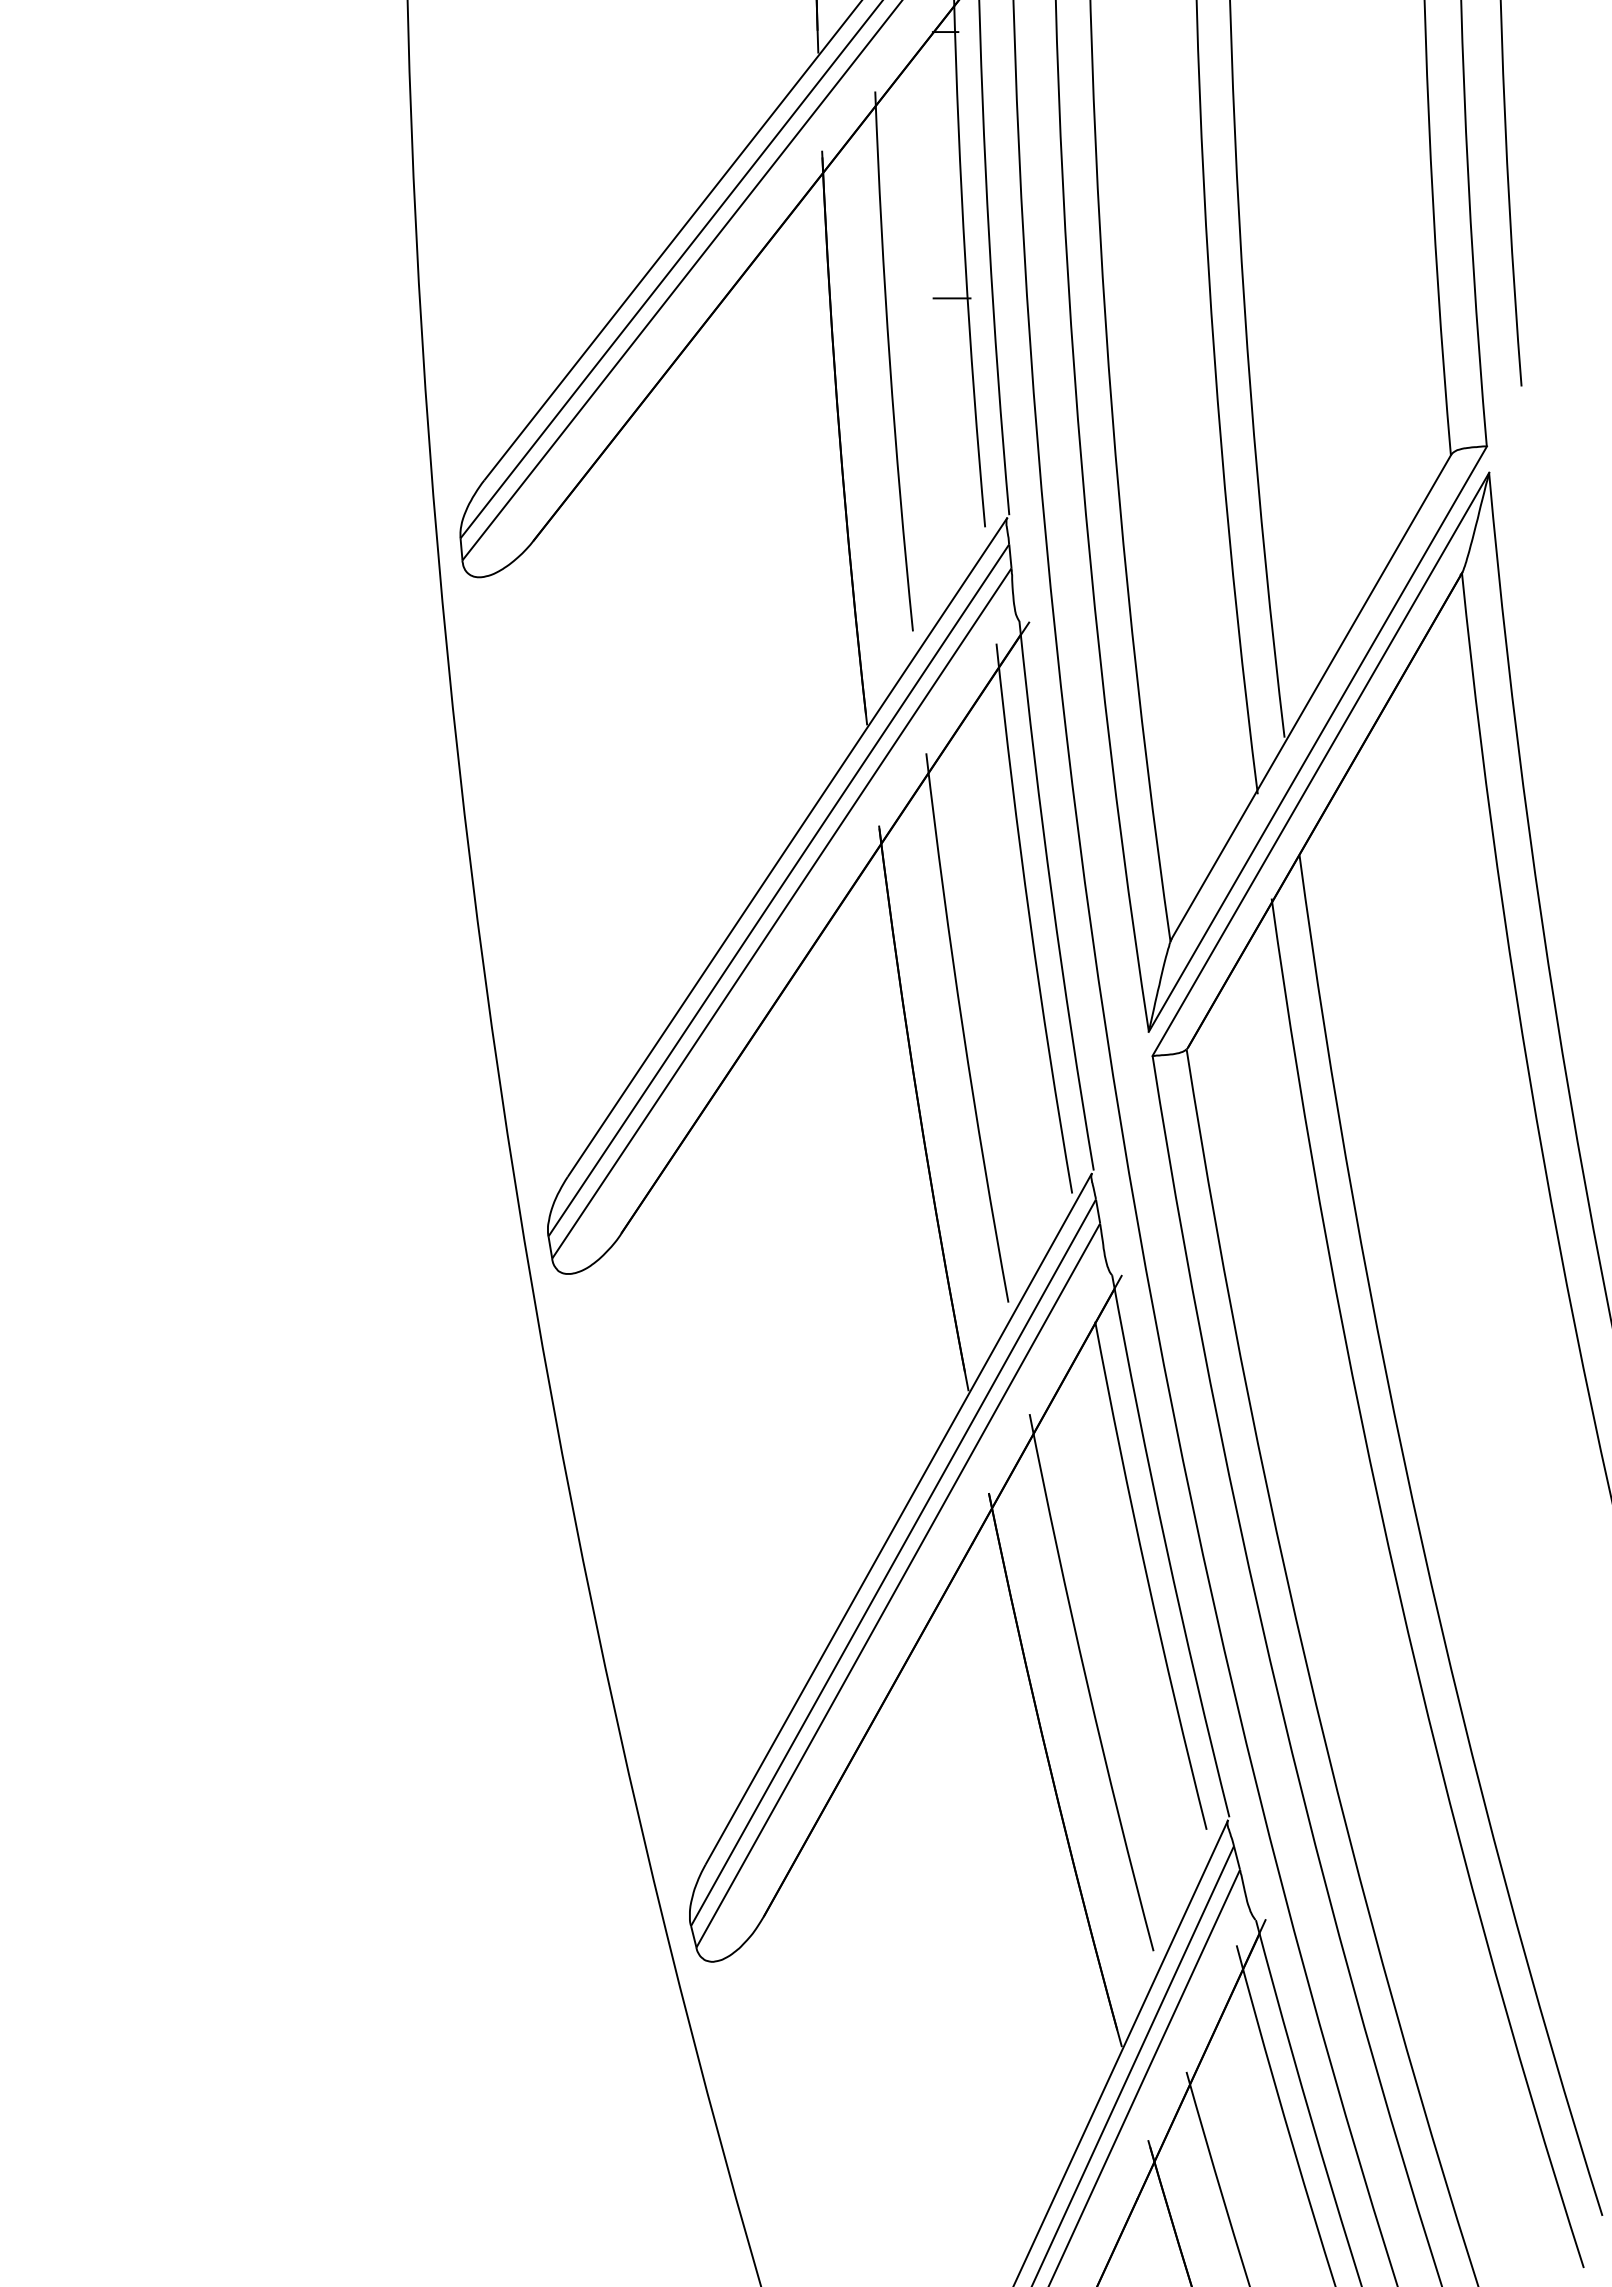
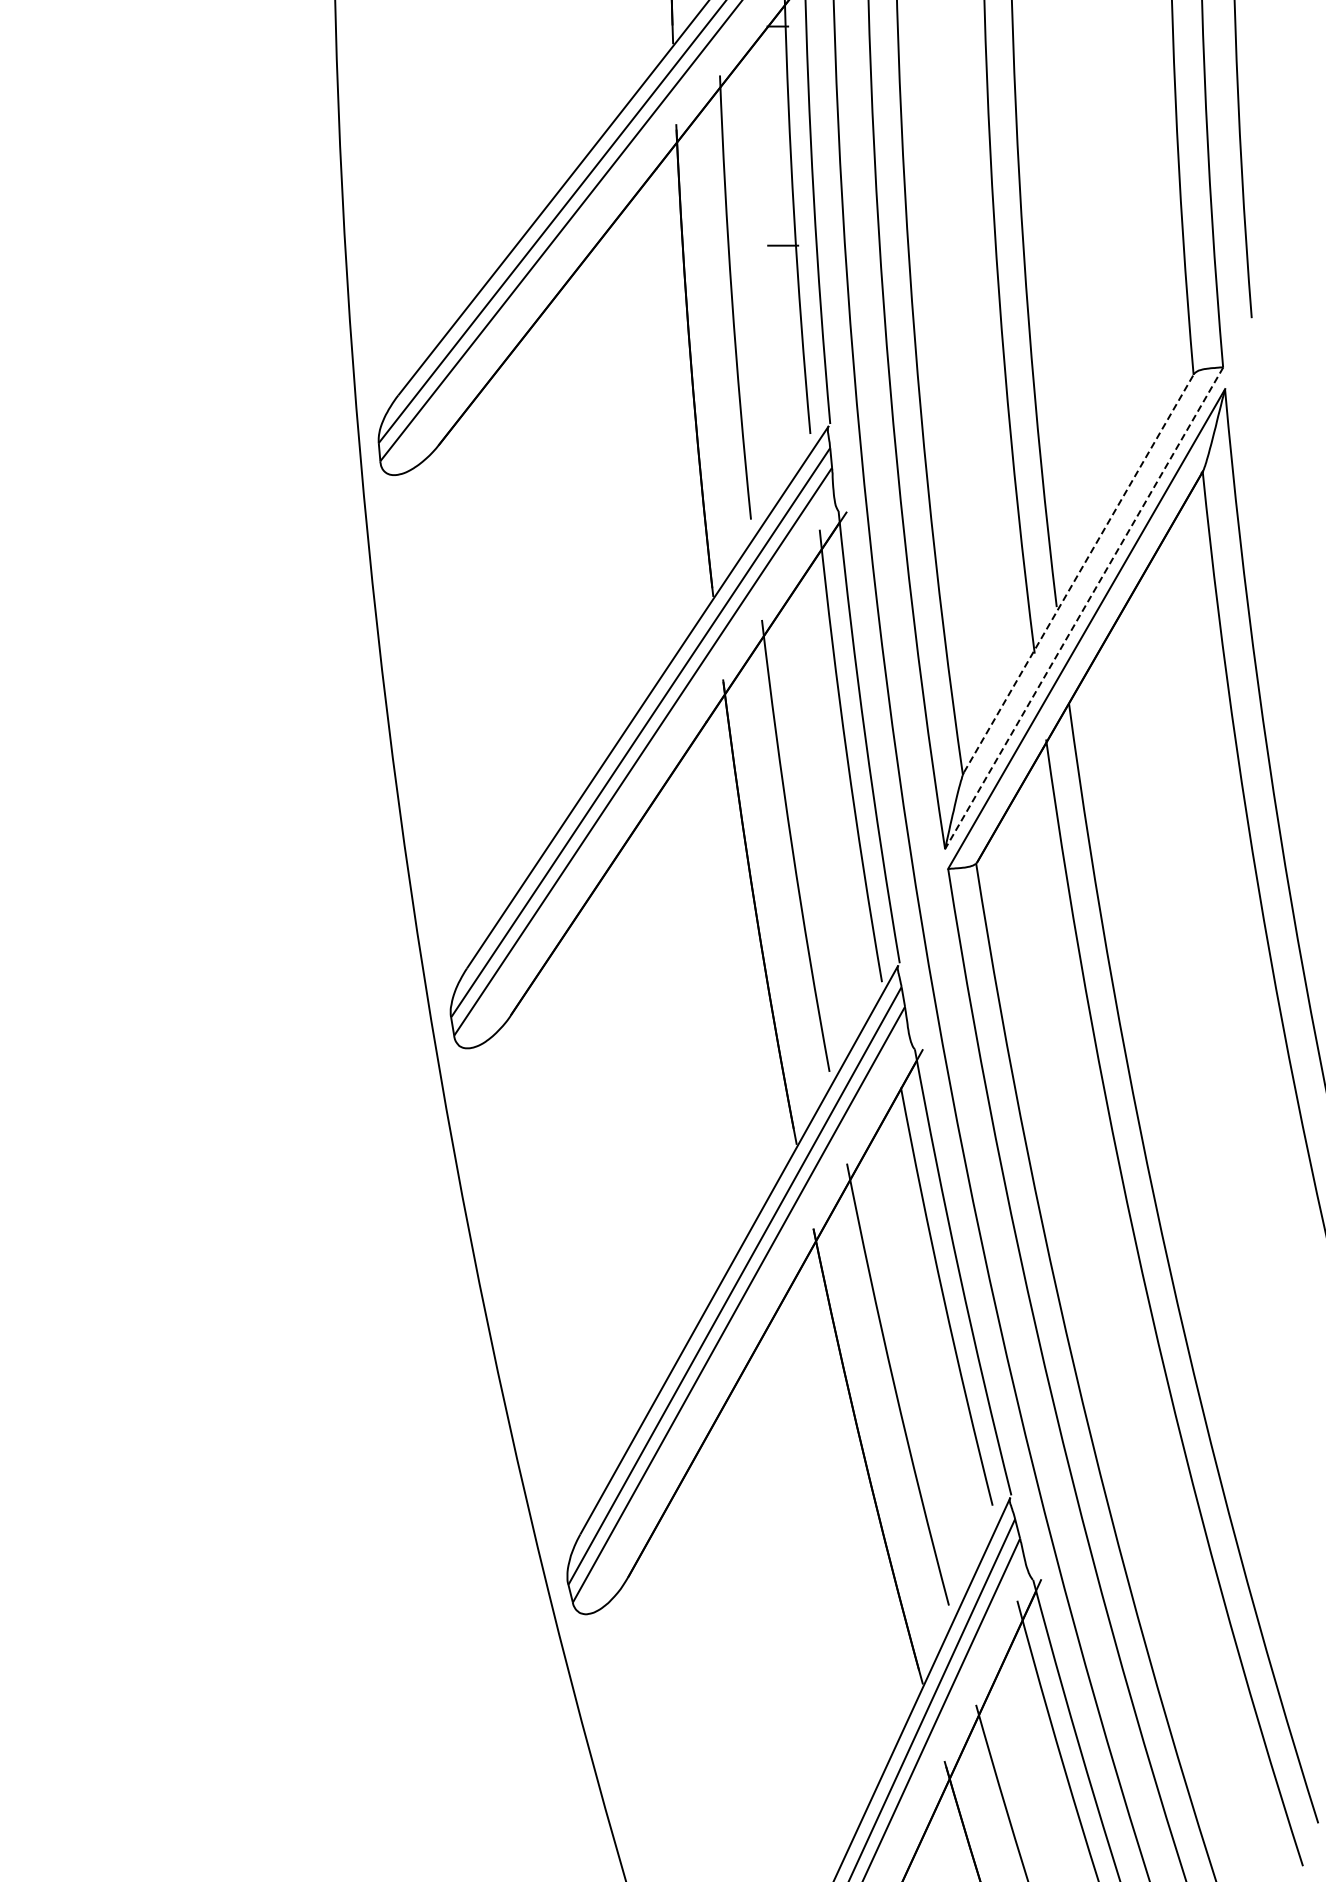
line: (1312, 696) -> (1079, 573), solid -> dashed
line: (1317, 739) -> (1083, 608), solid -> dashed

